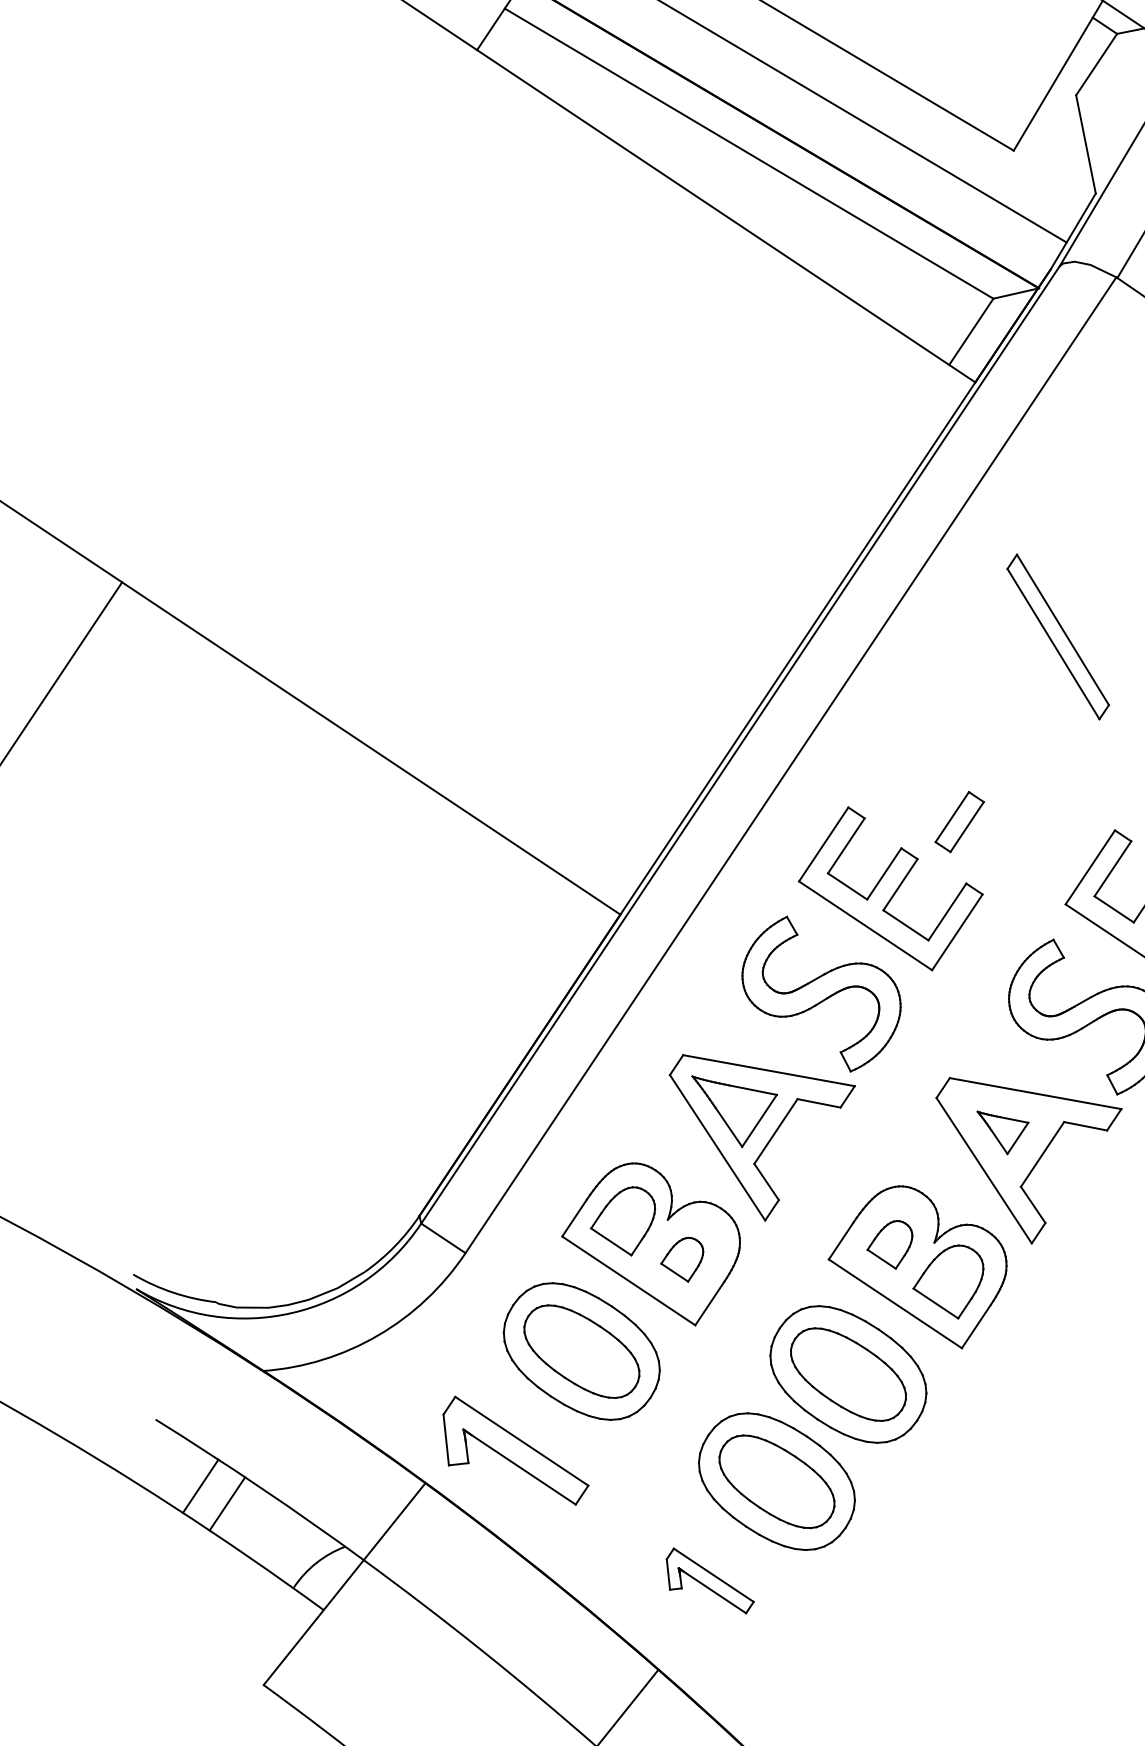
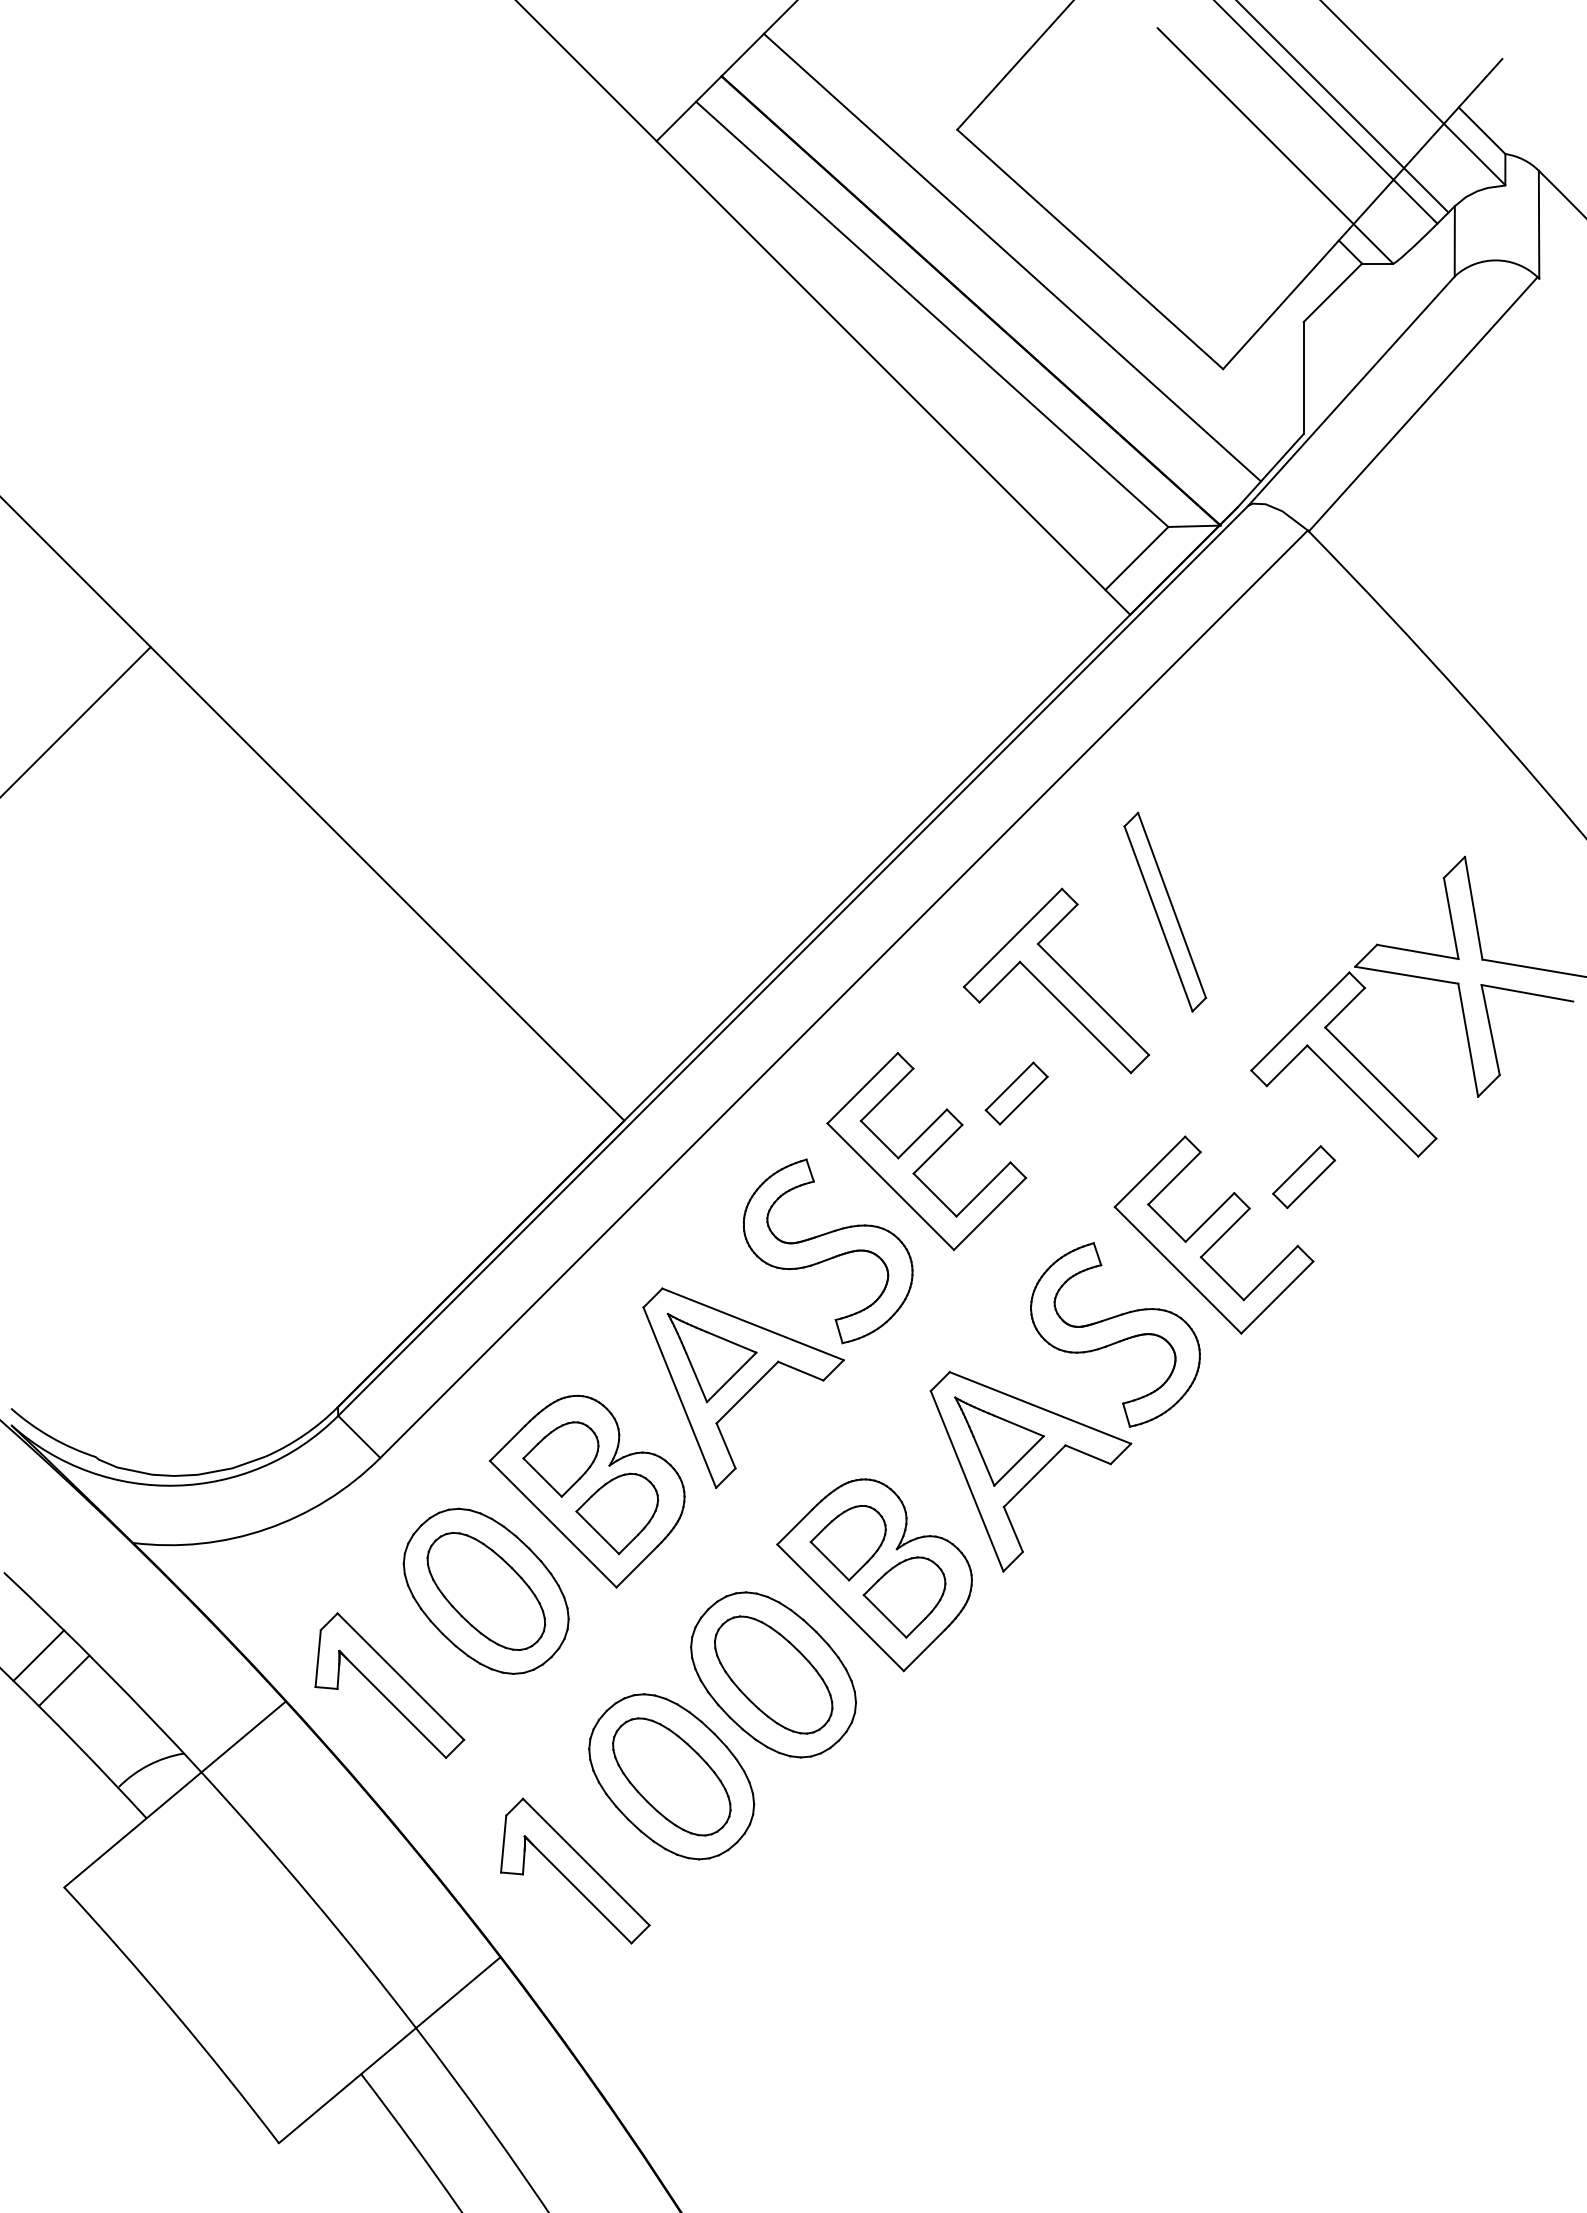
part: (974, 715) -> (1056, 980), added
part: (1005, 1130) -> (999, 1441), size x1.67
part: (890, 1246) -> (847, 1543), size x1.43
part: (682, 1260) -> (616, 1513), size x1.67
part: (708, 1580) -> (575, 1870), size x1.67

